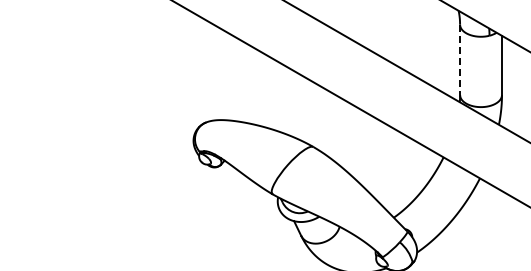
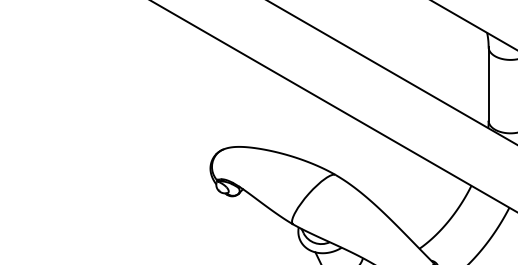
line: (460, 60) -> (489, 84), dashed -> solid

